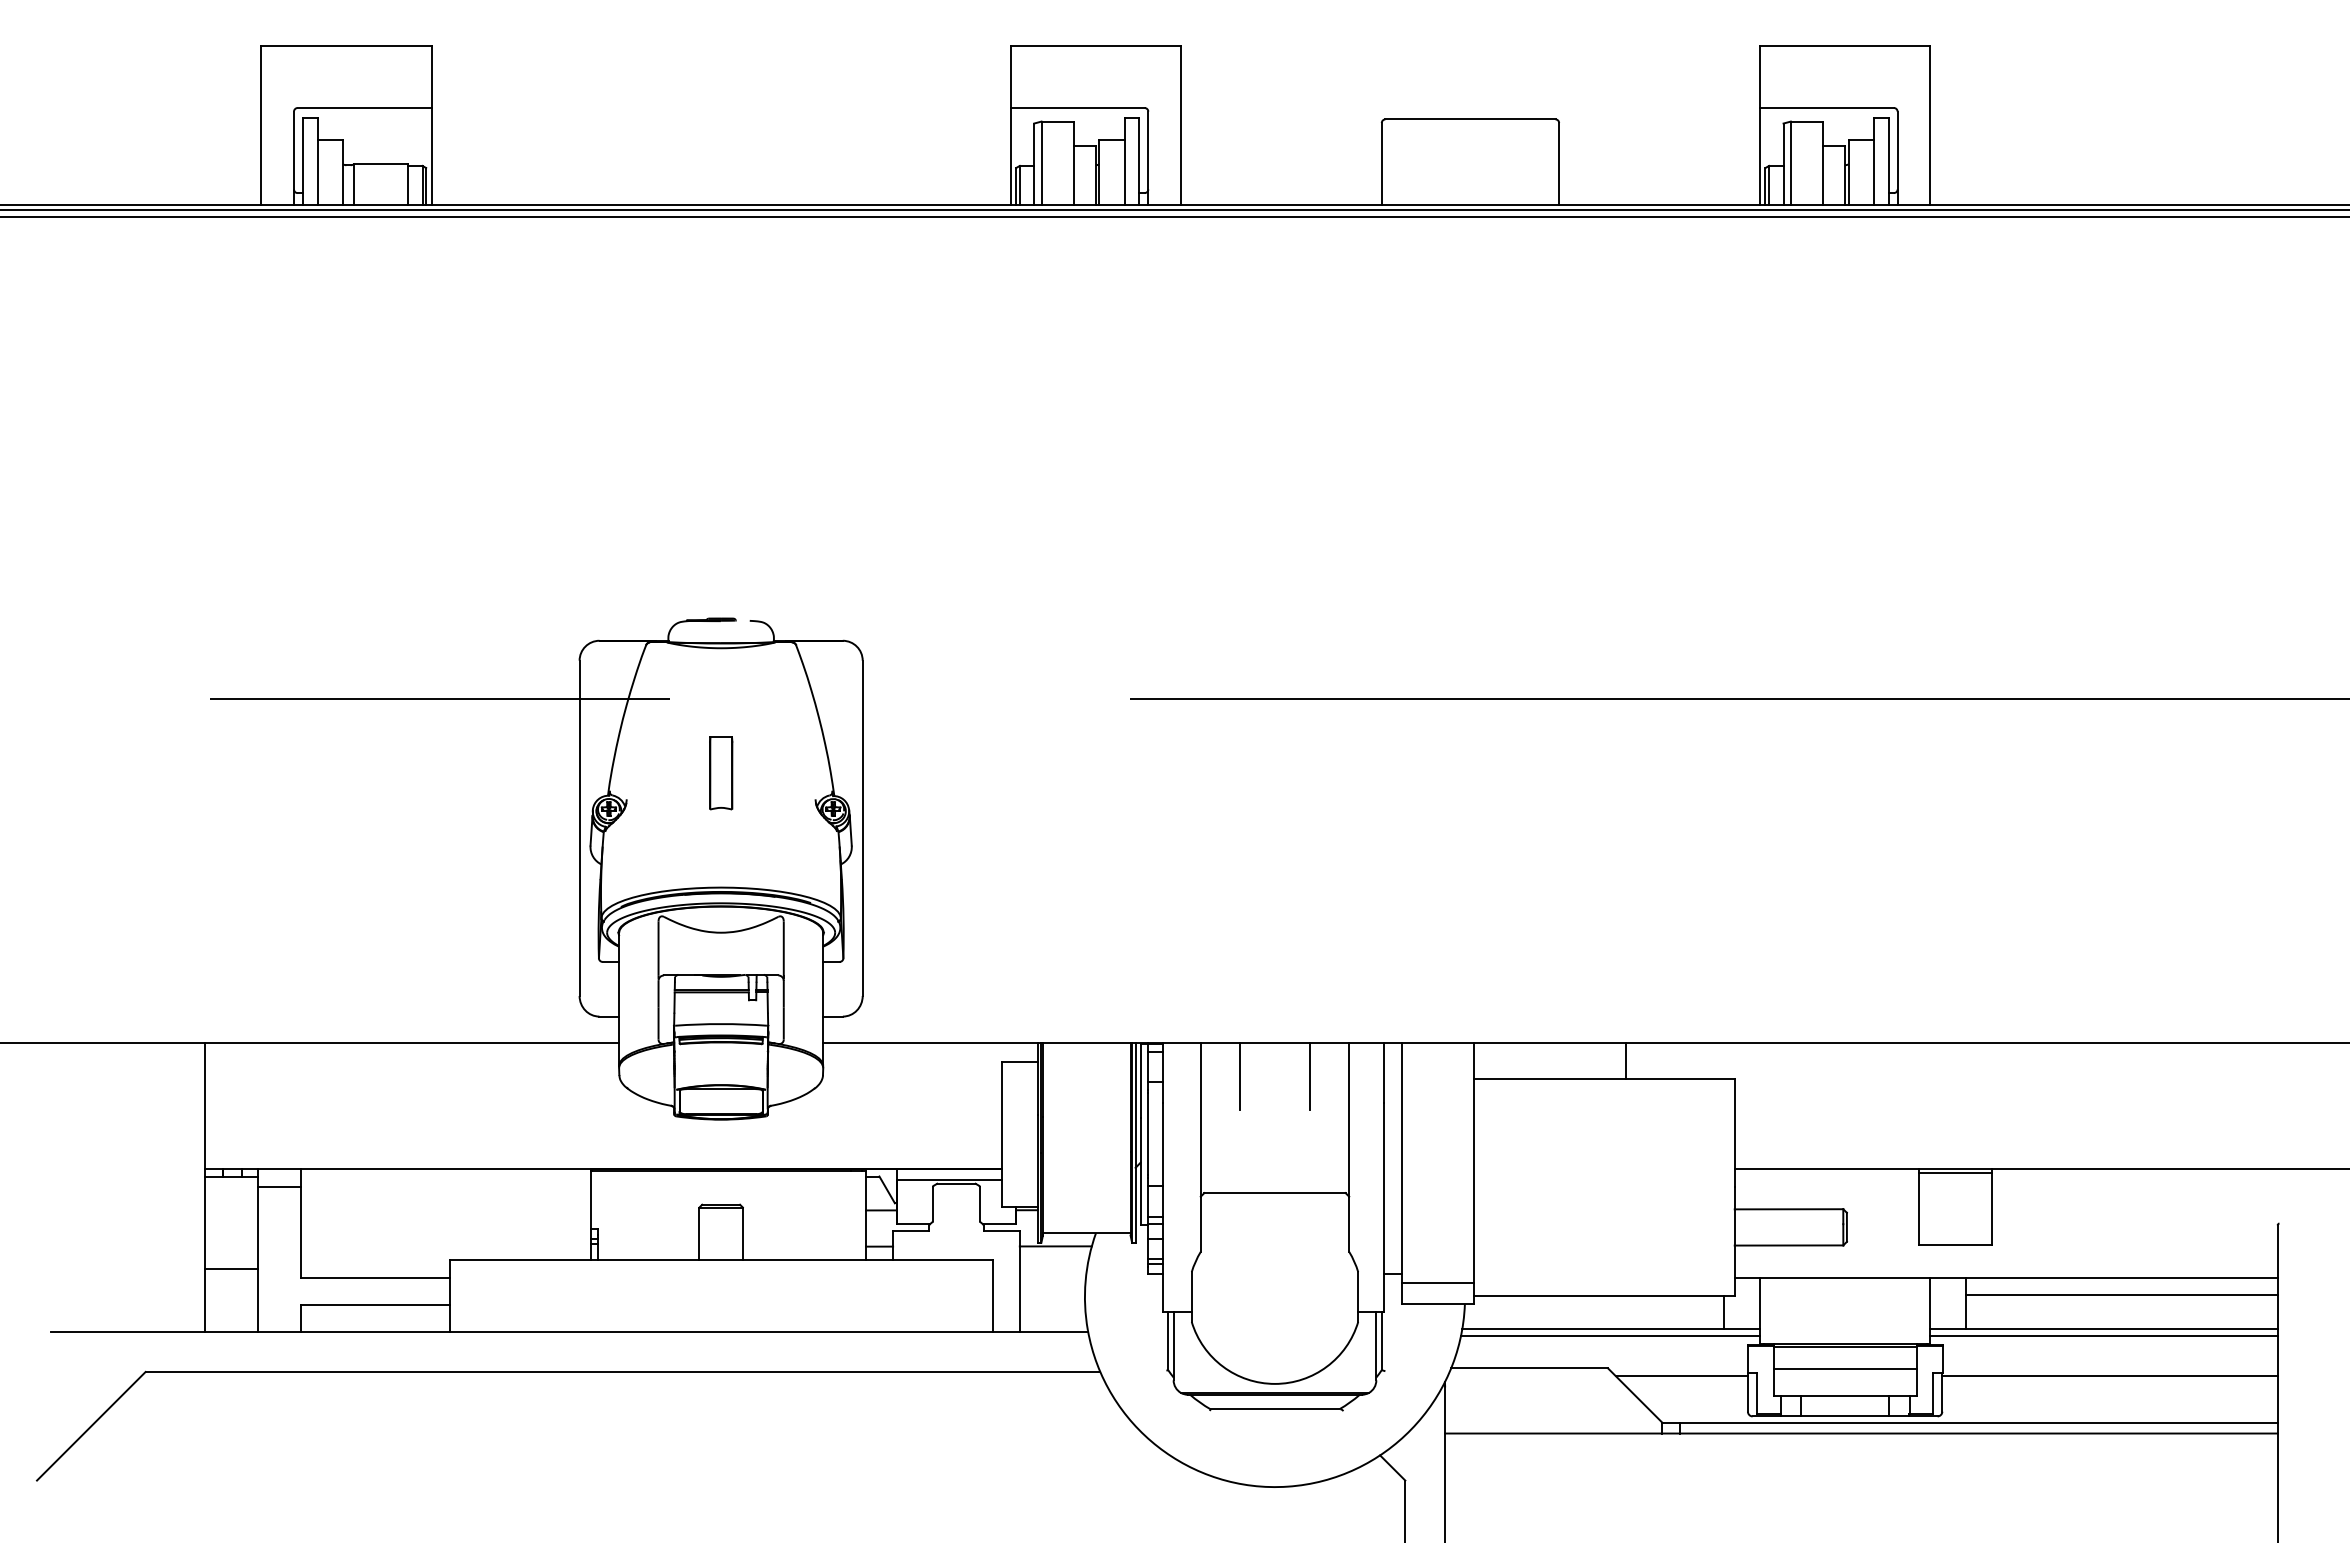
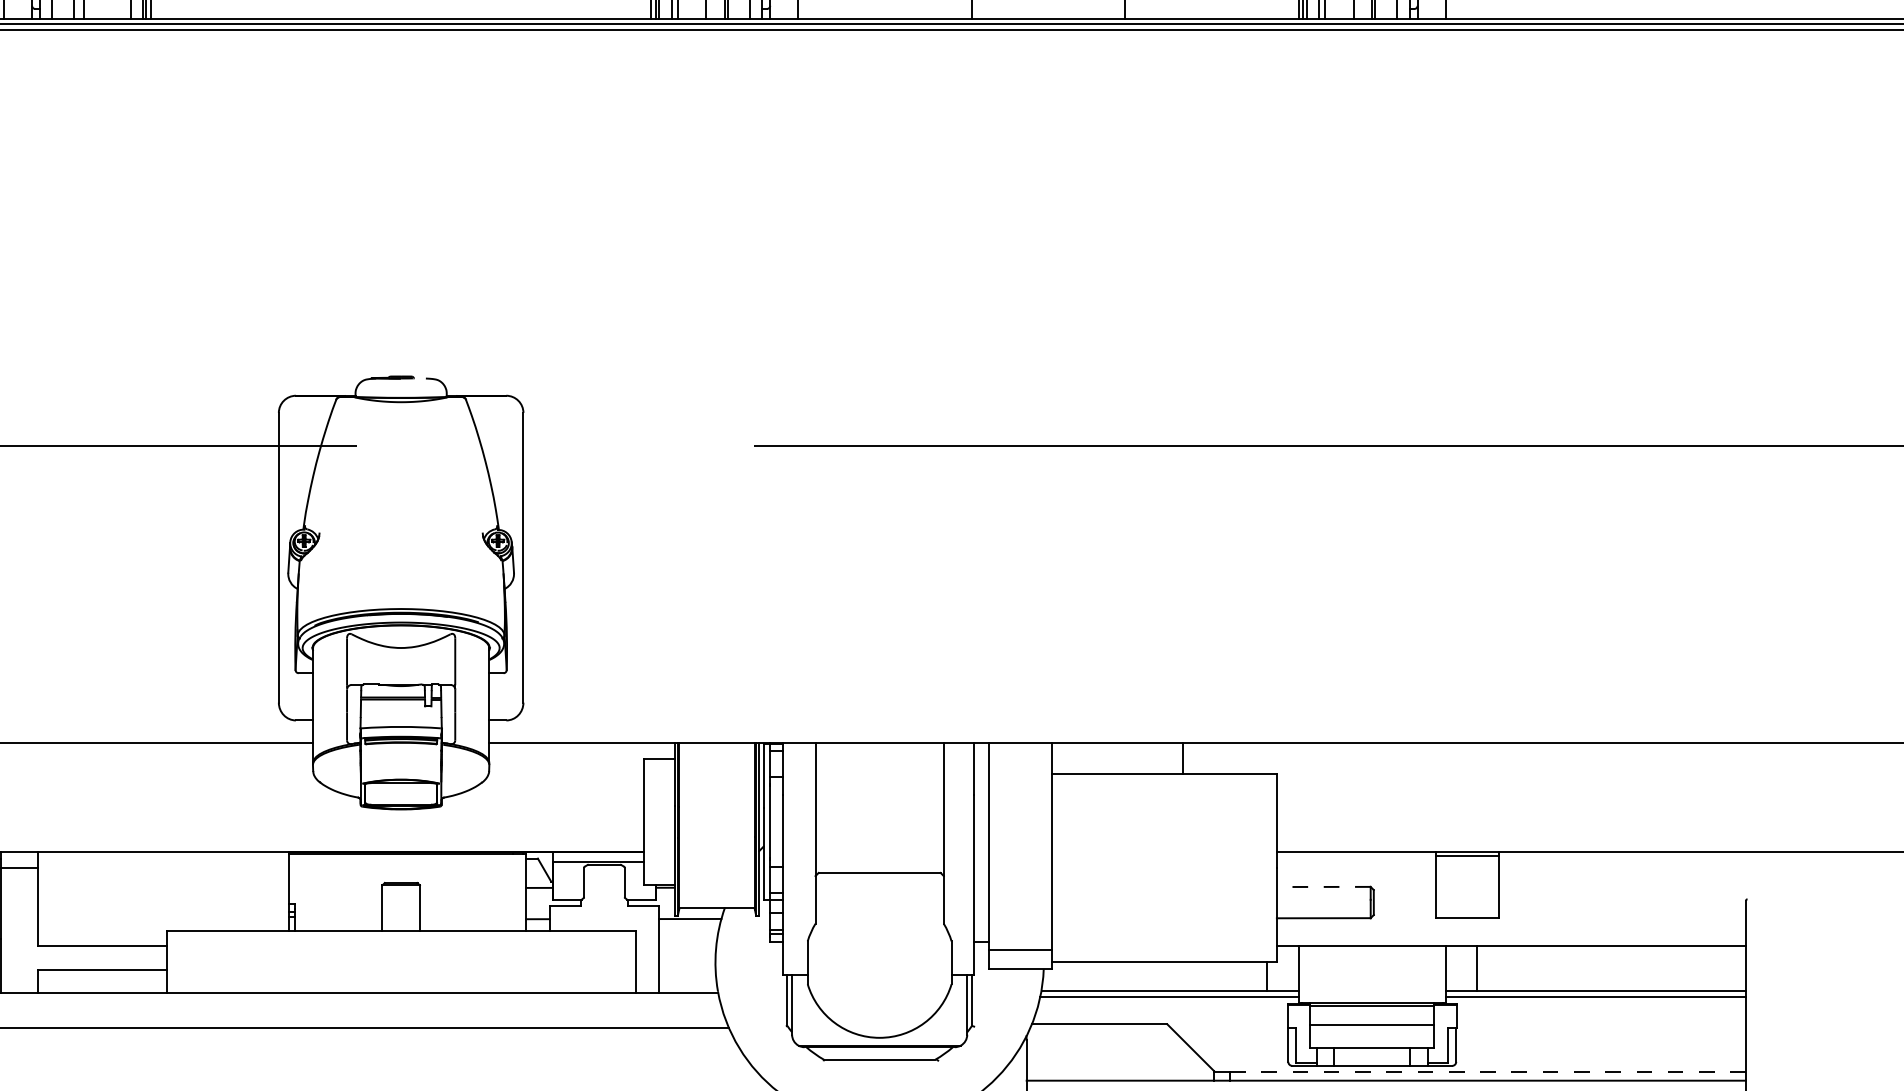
part: (721, 773) -> (401, 510), removed
line: (1239, 1076) -> (849, 772), removed
line: (1310, 1076) -> (910, 772), removed
line: (1788, 1209) -> (1323, 887), solid -> dashed
line: (2121, 1294) -> (1611, 960), removed
line: (1681, 1376) -> (1230, 1031), removed
line: (2109, 1376) -> (1600, 1031), removed
line: (1979, 1423) -> (1488, 1072), solid -> dashed

